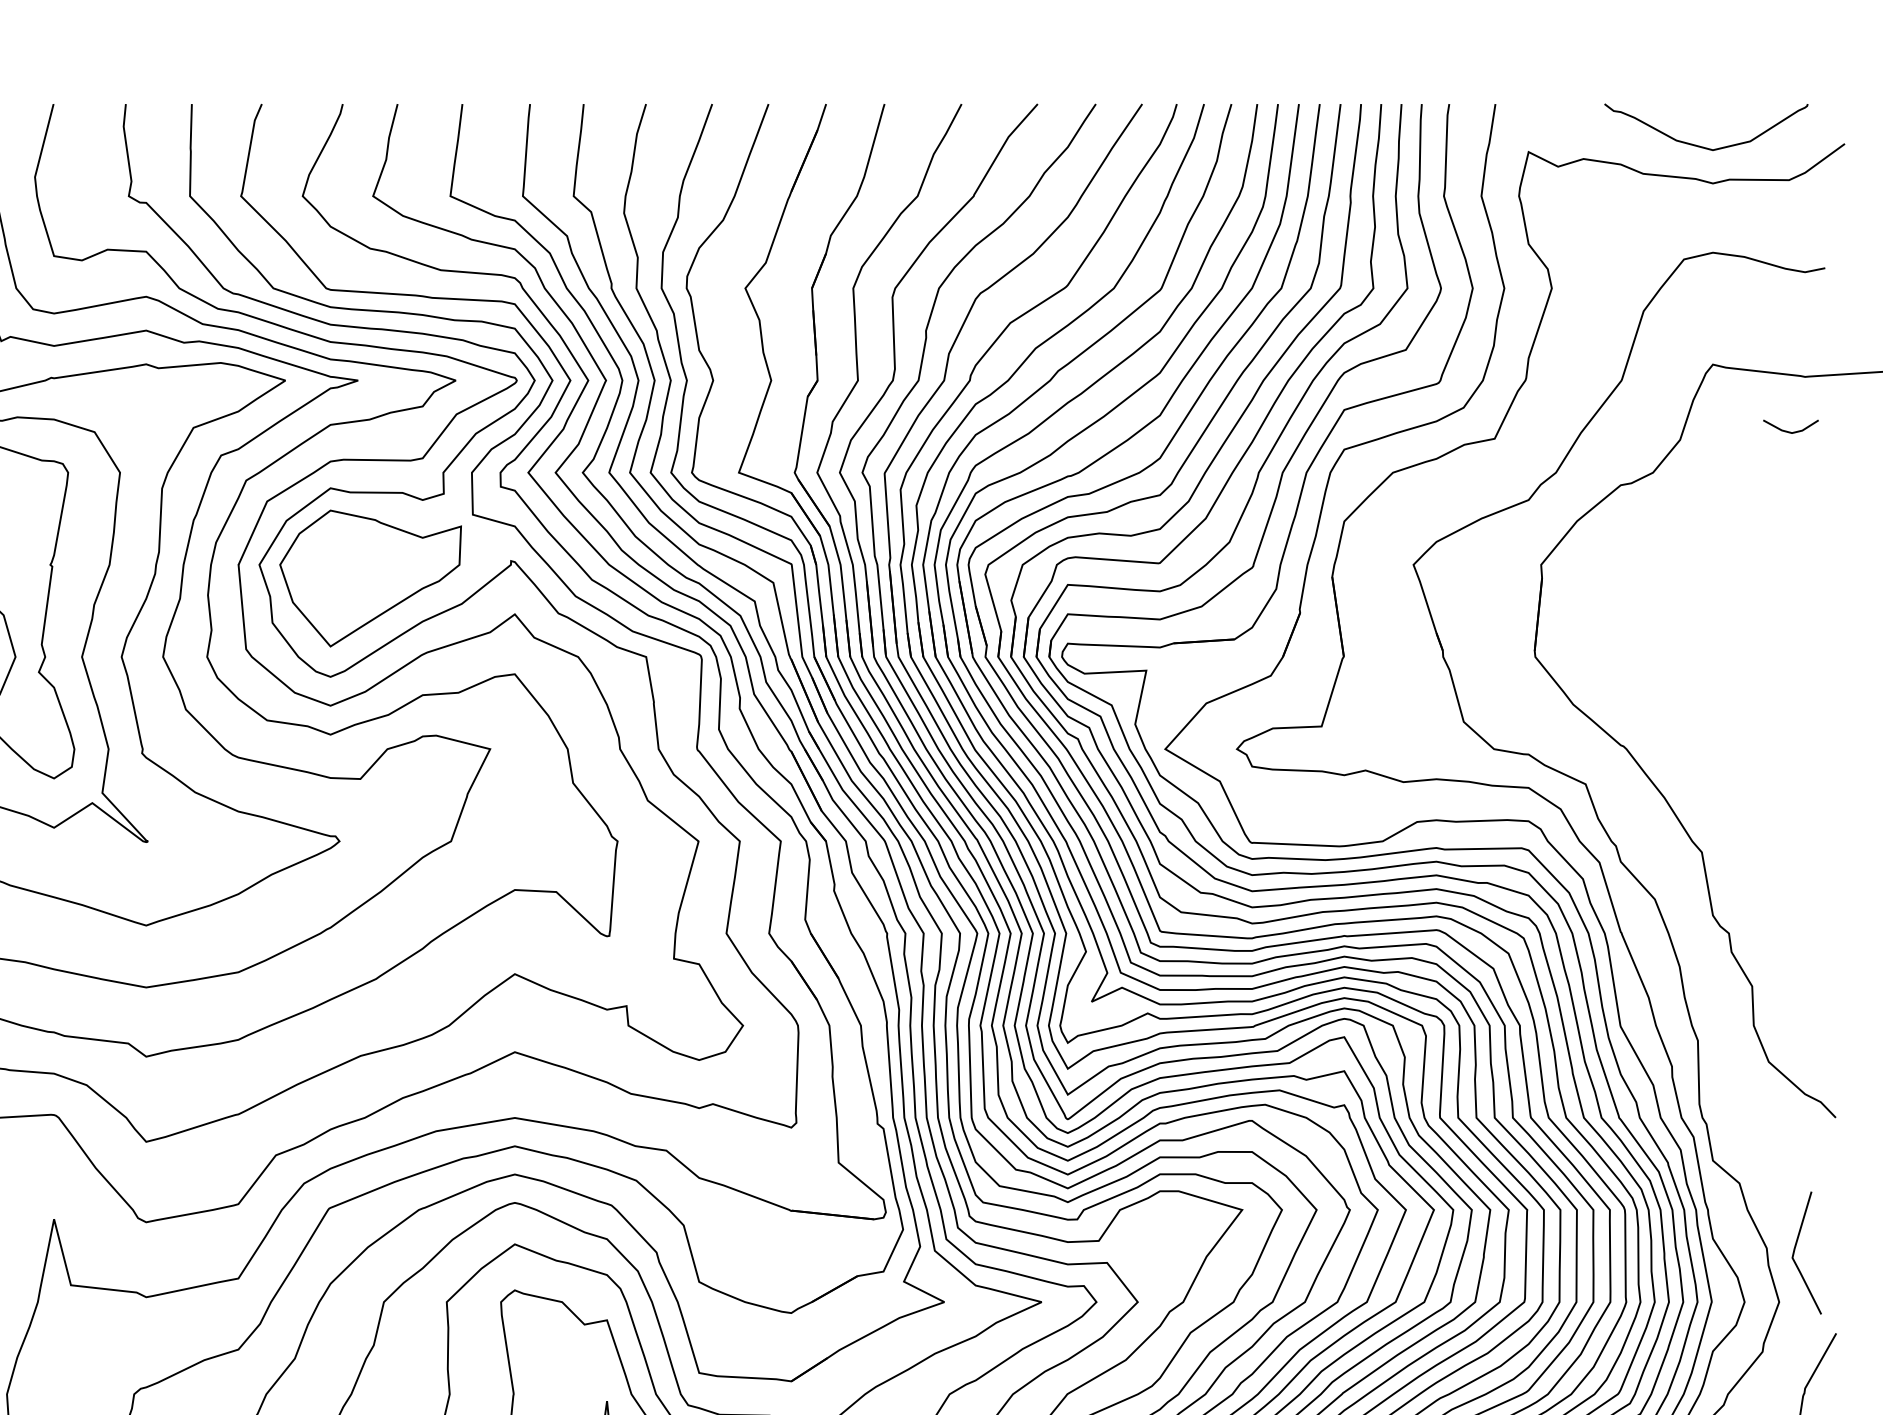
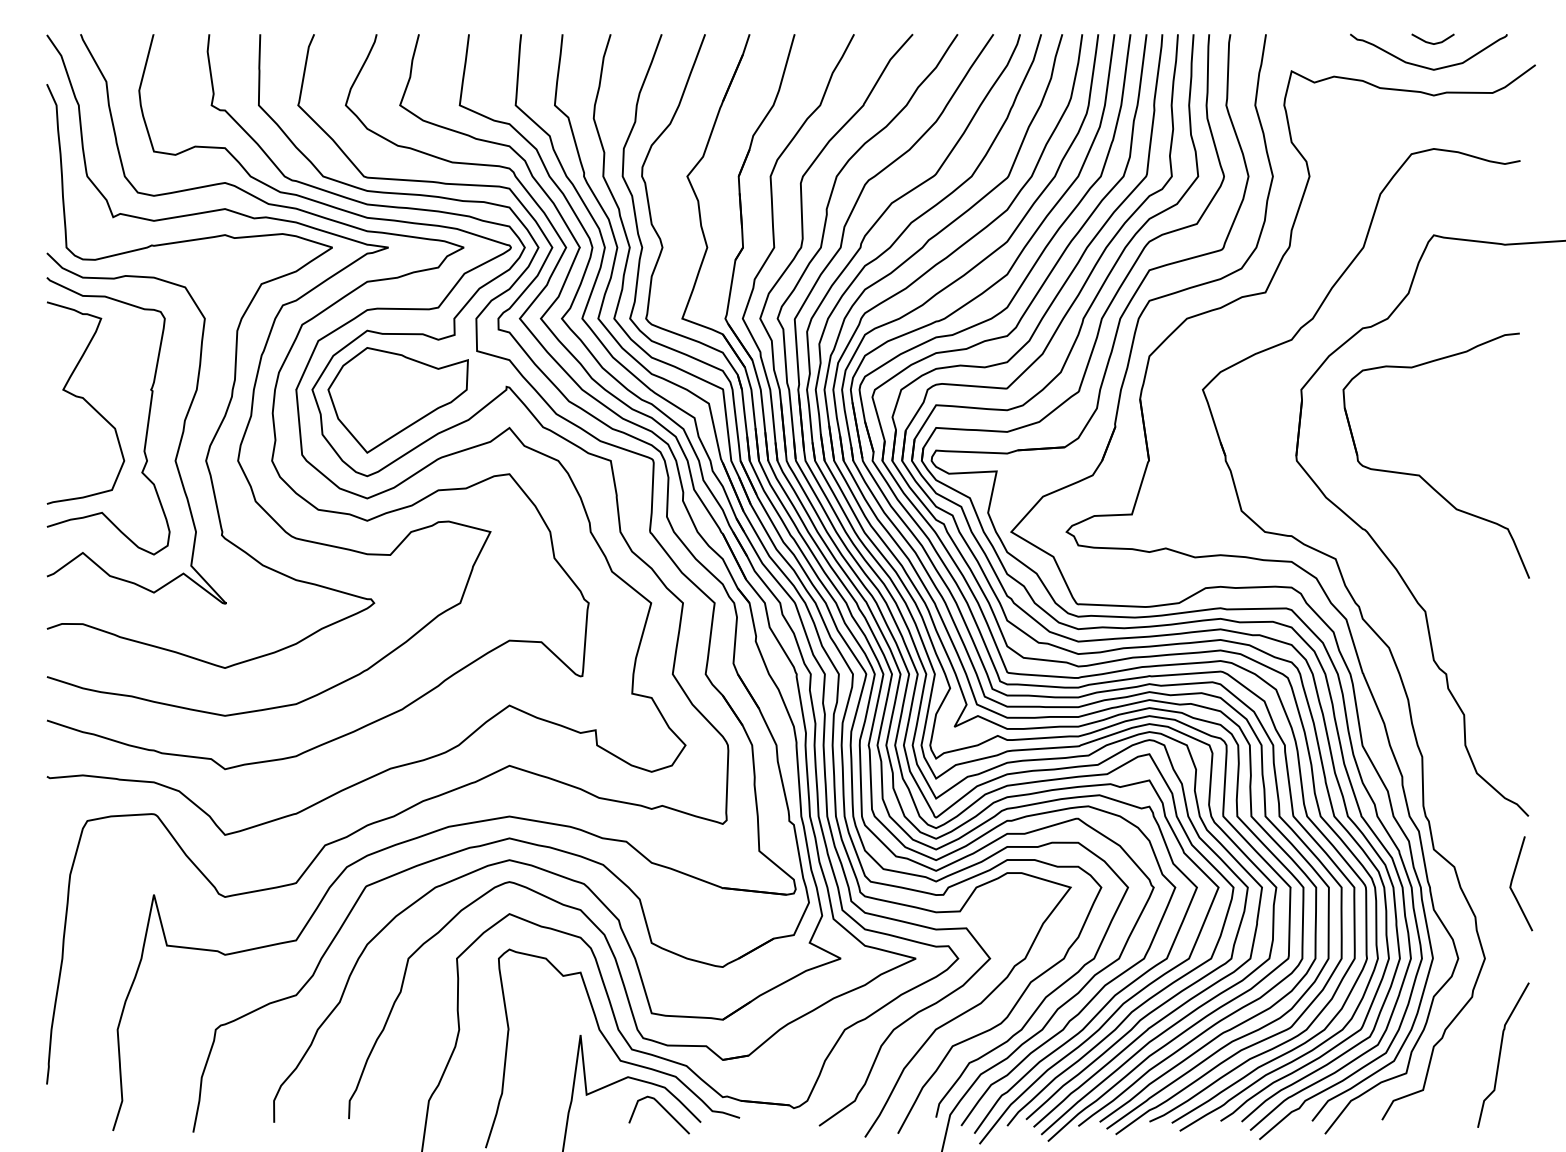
line: (1790, 430) -> (1432, 42), moved
part: (1694, 674) -> (1419, 474), added
line: (1796, 1247) -> (1513, 879), moved

